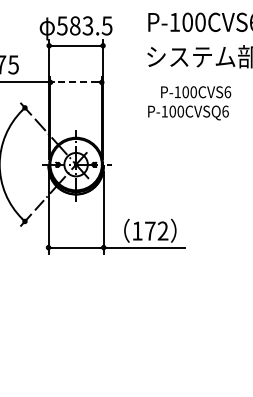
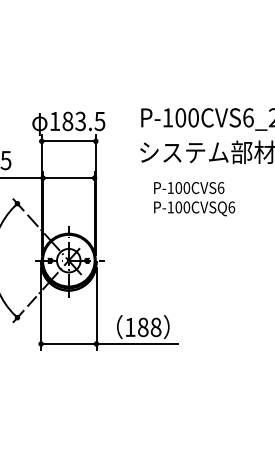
text: (61, 25) -> (54, 121), 583.5 -> 183.5
line: (75, 82) -> (68, 178), dashed -> solid
text: (188, 112) -> (194, 208), moved
text: (156, 231) -> (149, 327), 172 -> 188

